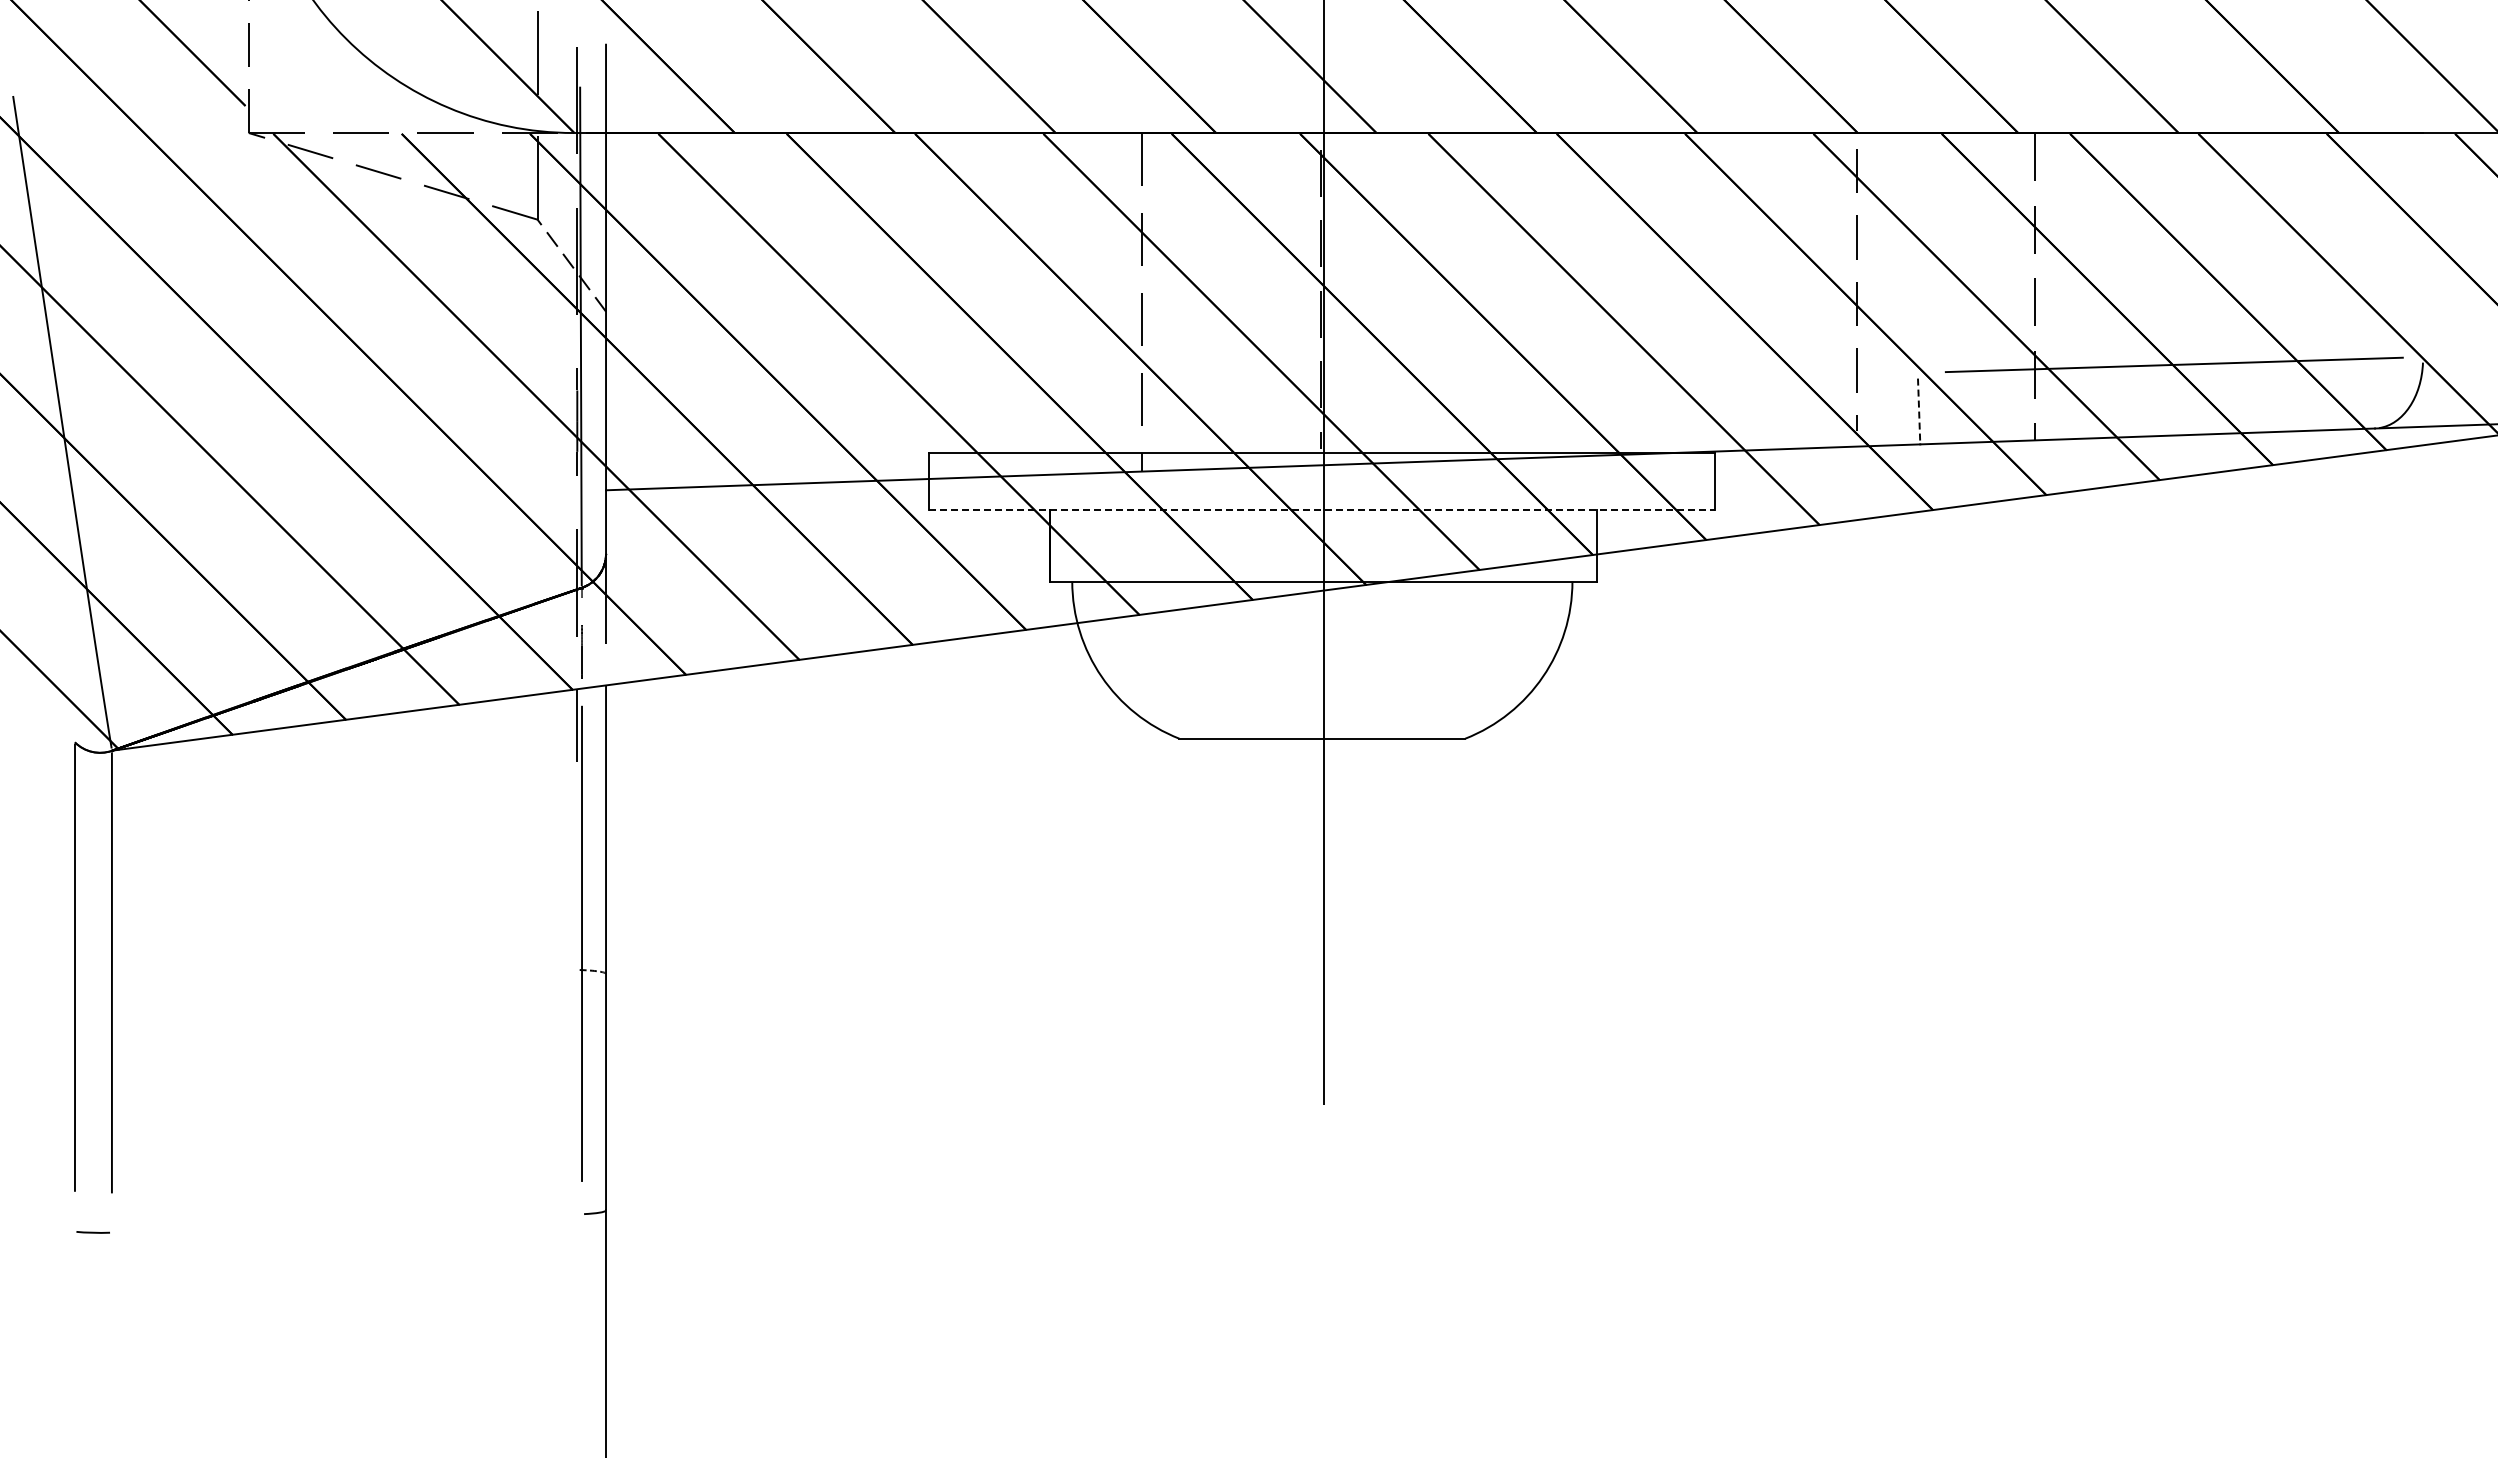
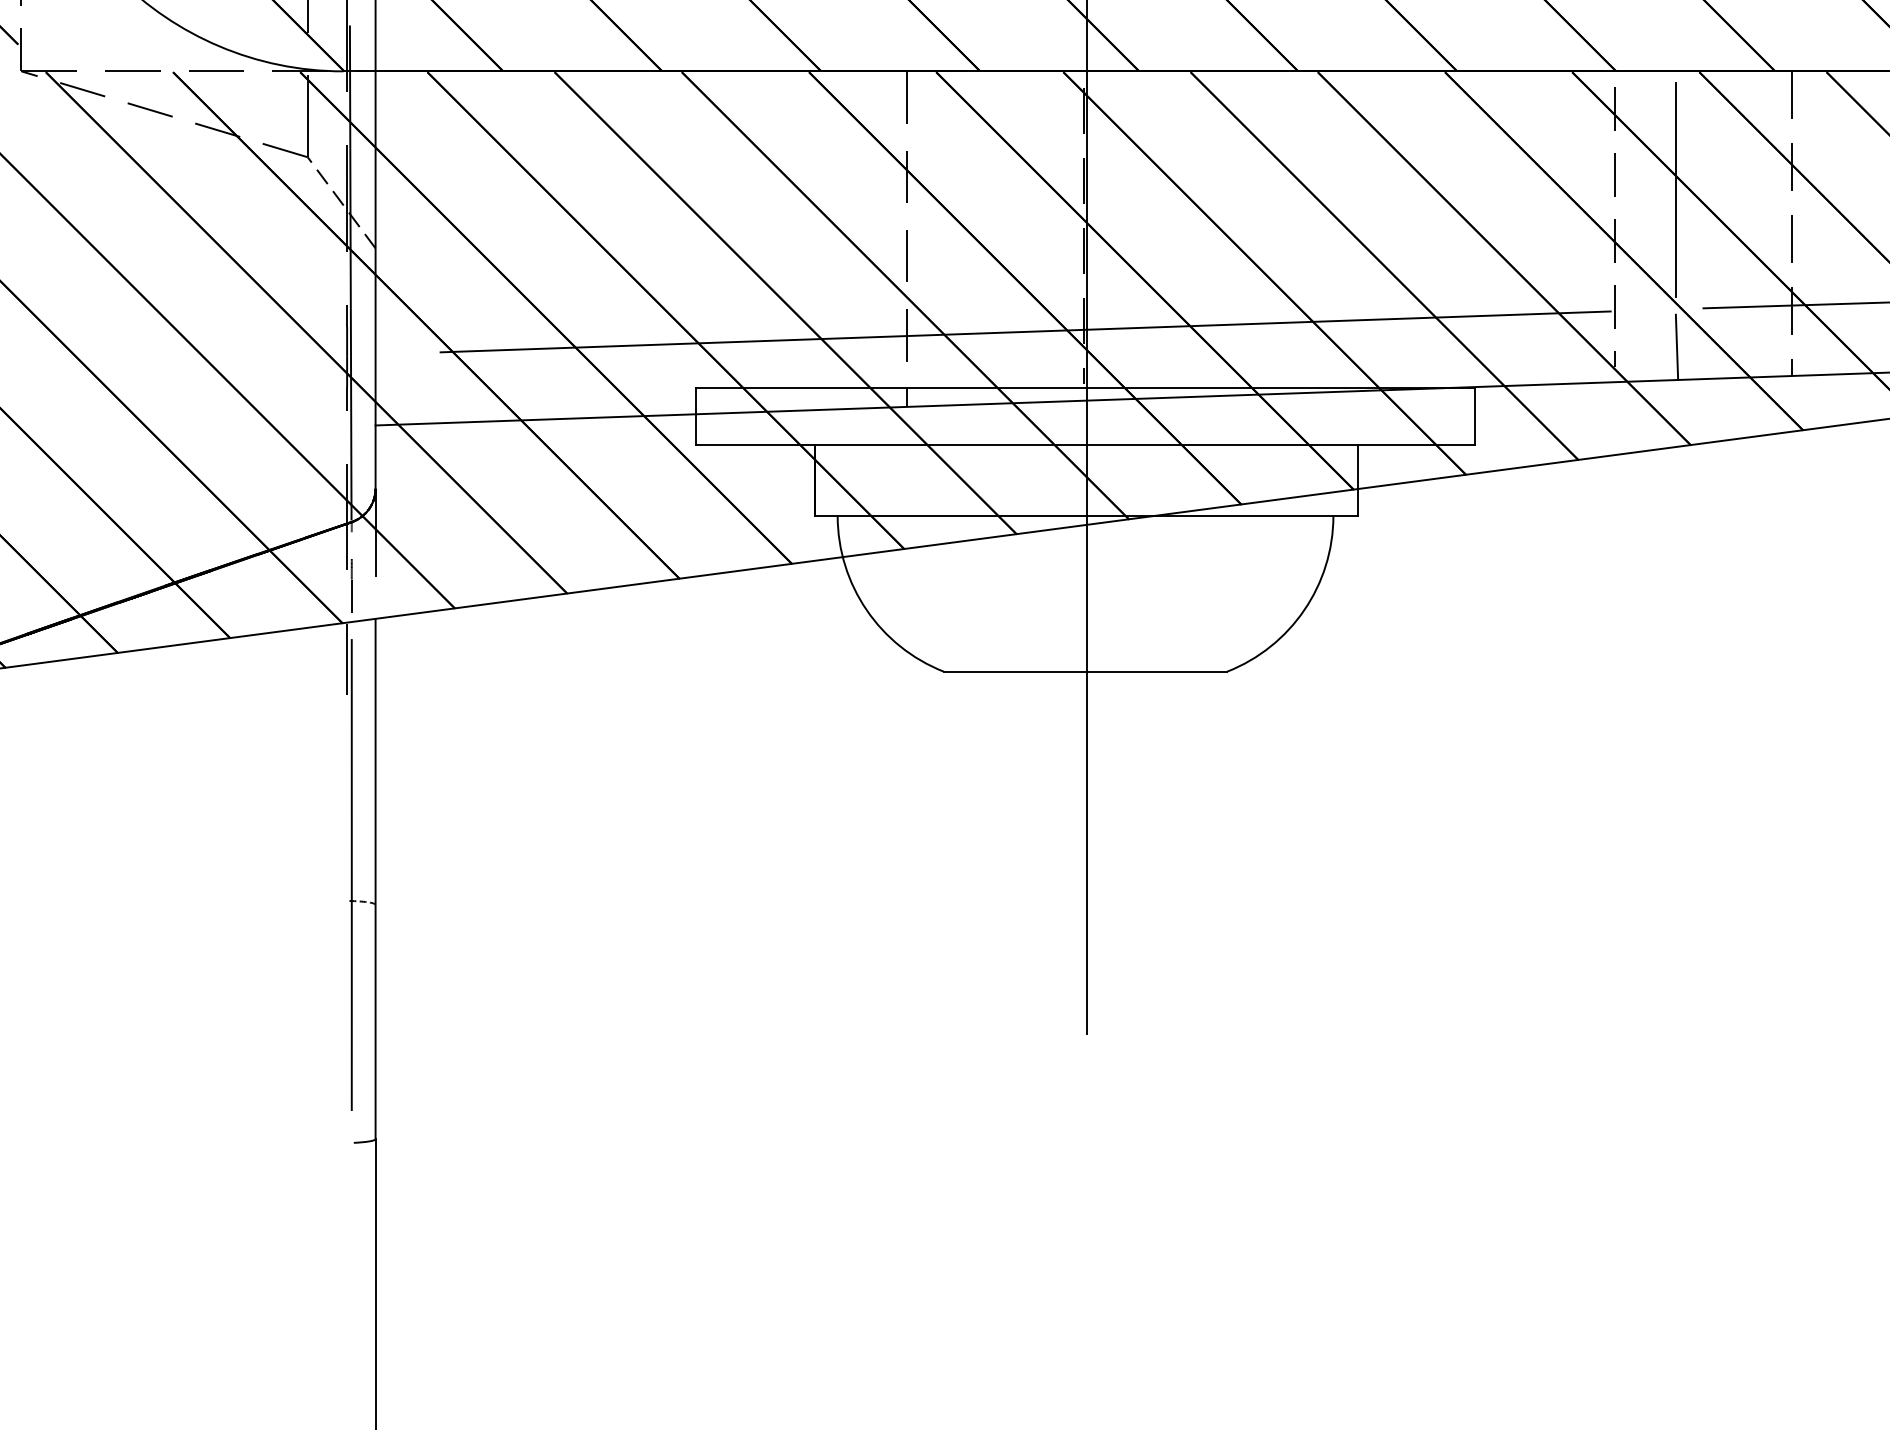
line: (1917, 252) -> (1675, 189), added
line: (1261, 395) -> (1025, 331), added
line: (1919, 411) -> (1677, 347), dashed -> solid
line: (1322, 510) -> (1085, 445), dashed -> solid

